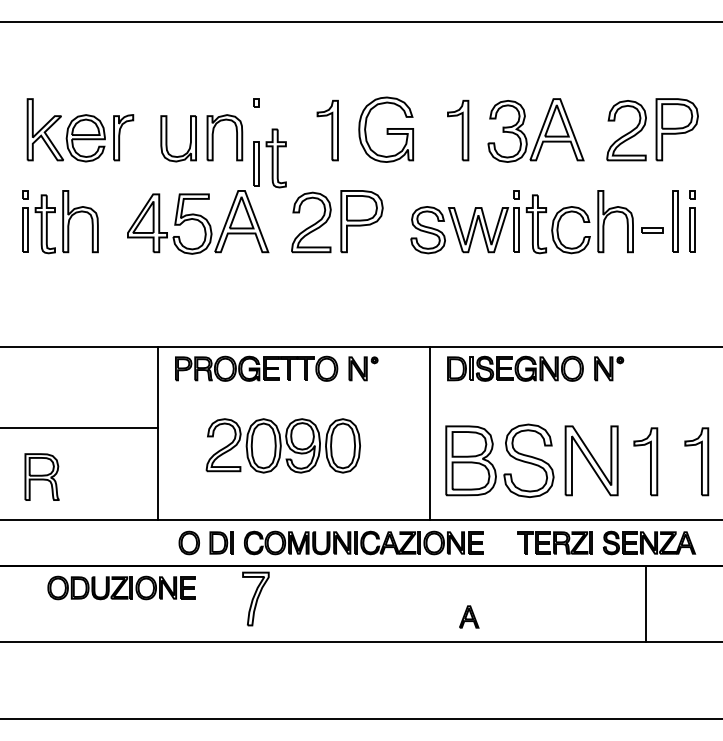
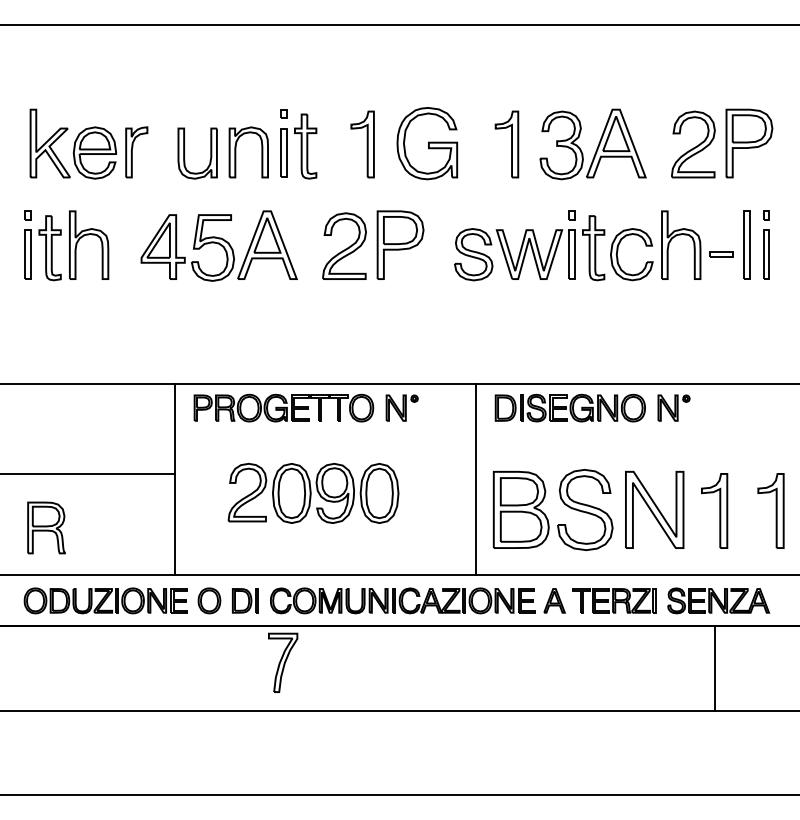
part: (269, 158) -> (298, 146), moved
part: (121, 587) -> (105, 600), moved
part: (469, 616) -> (554, 600), moved

